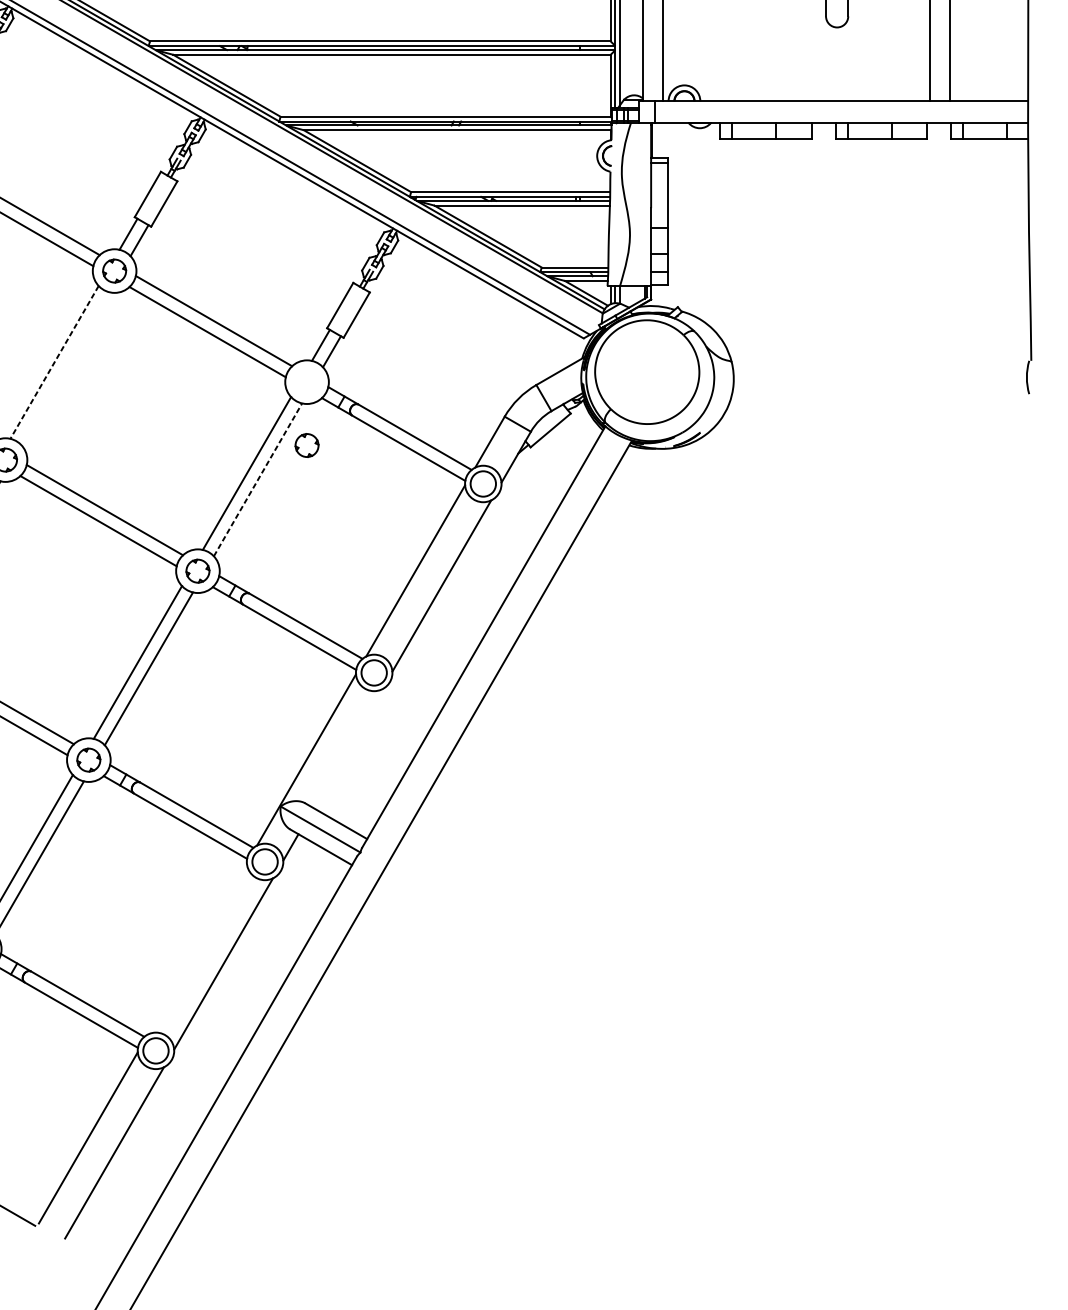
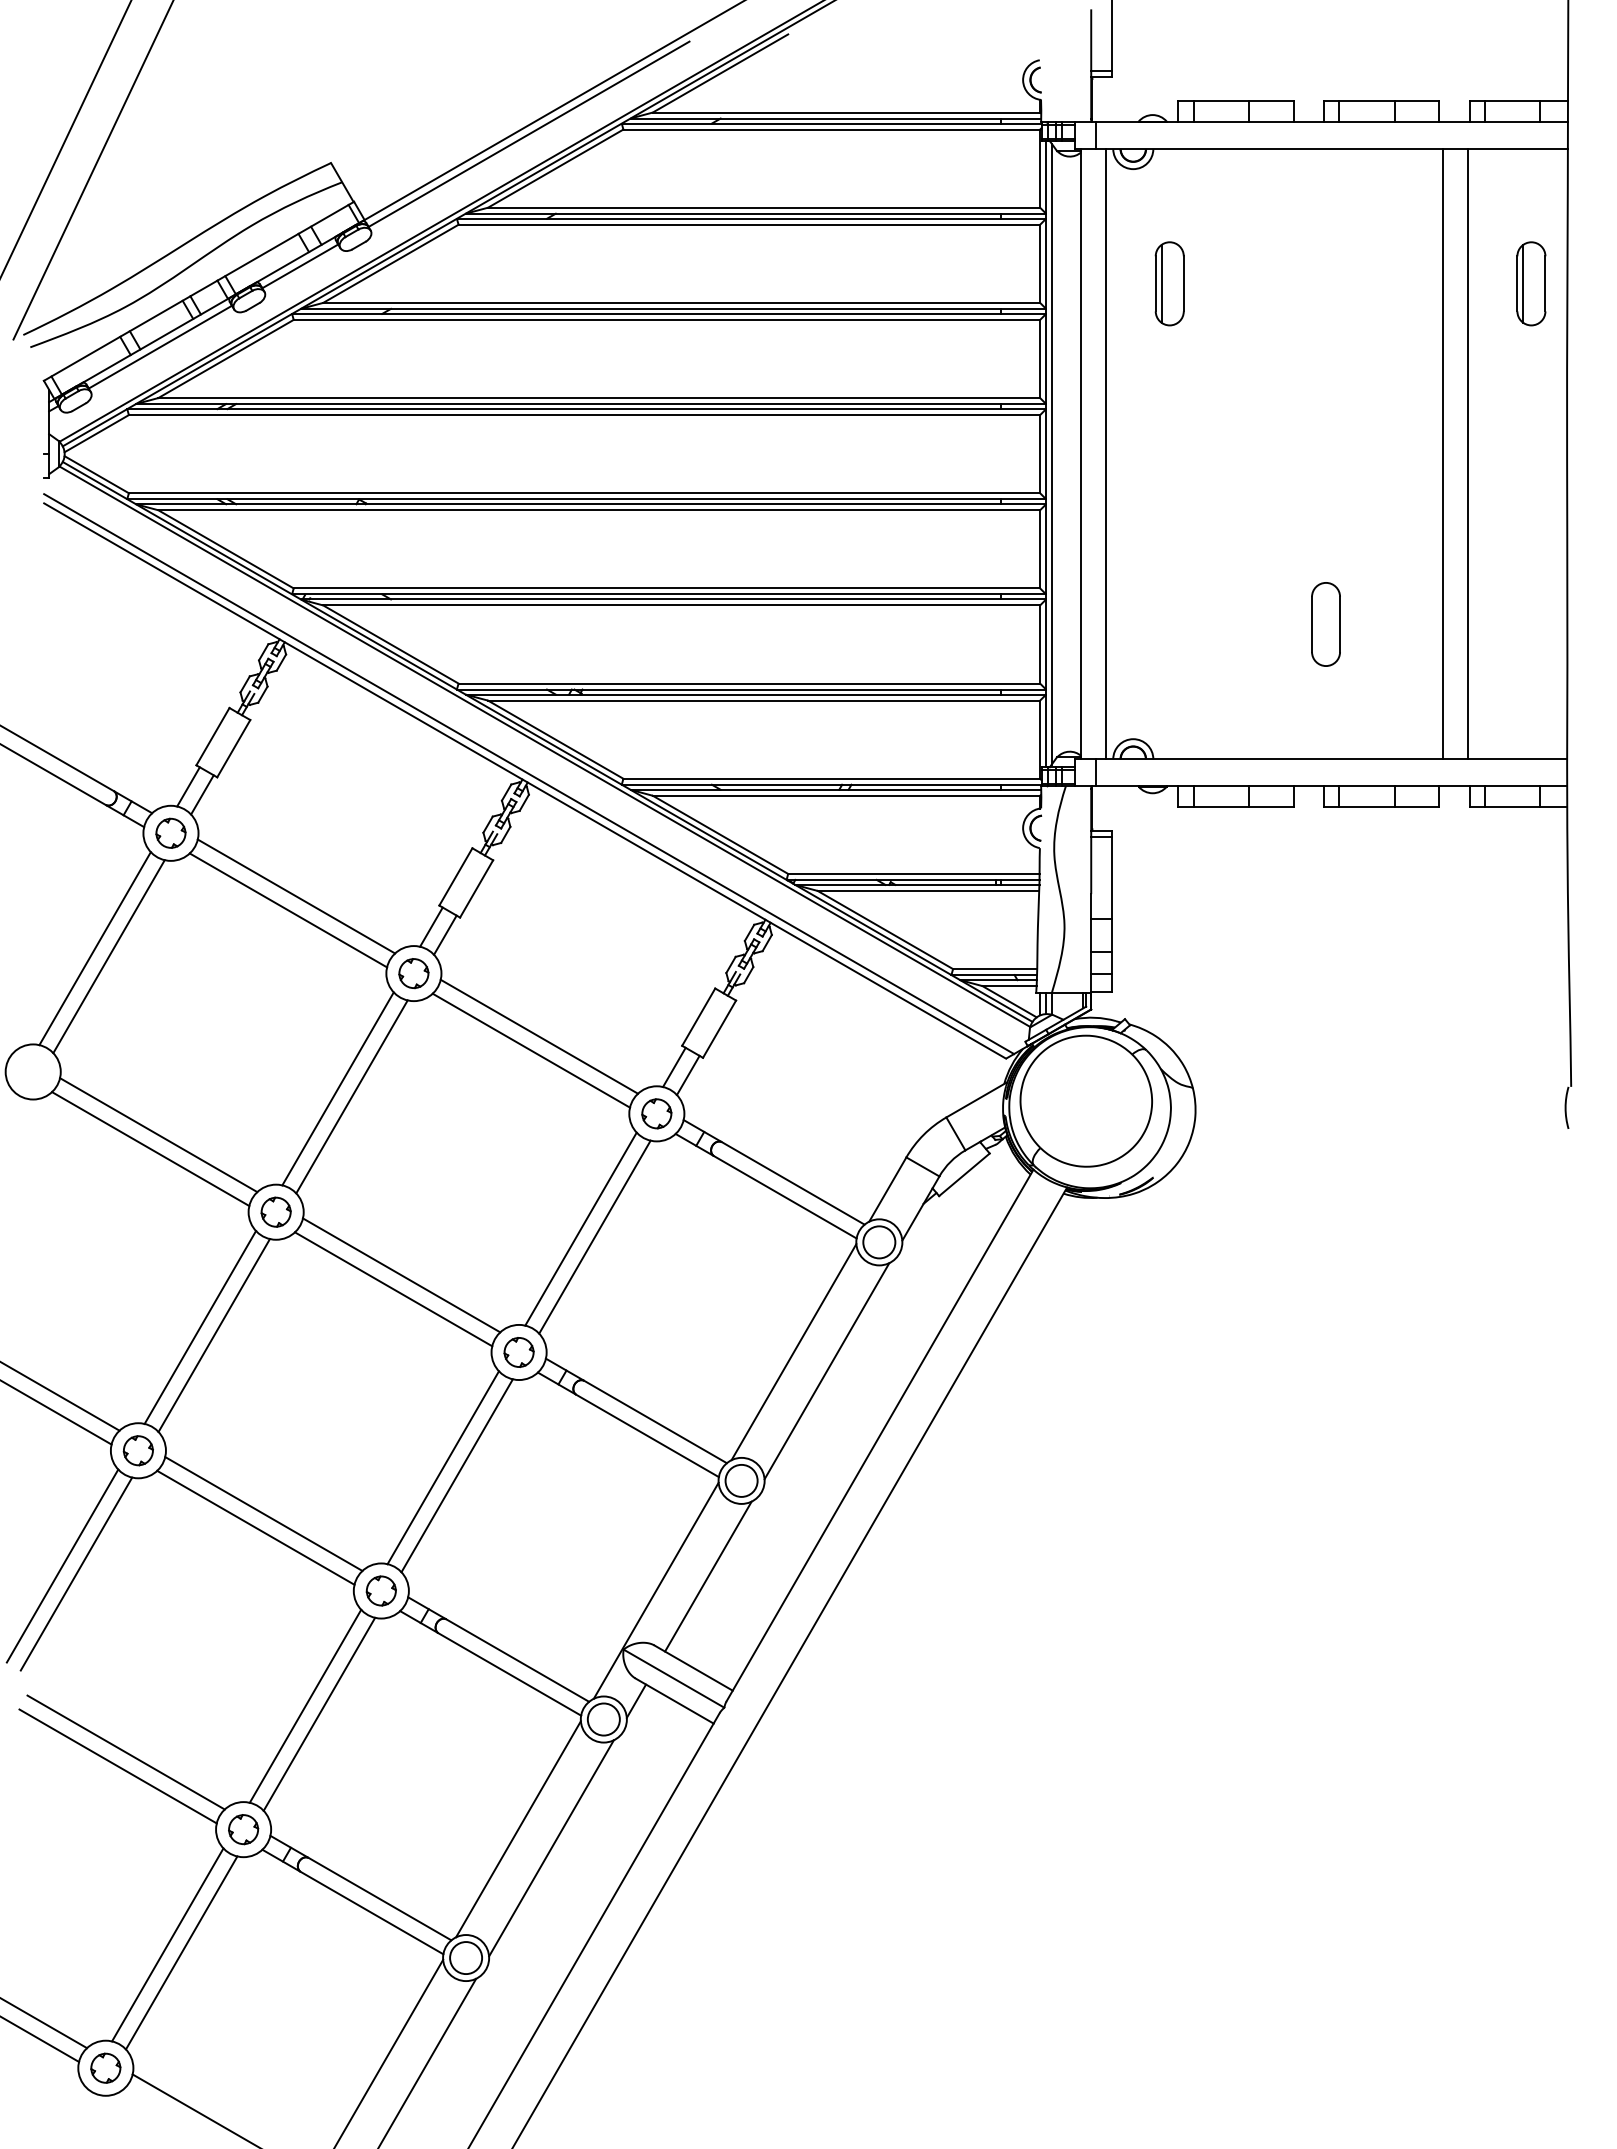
line: (54, 362) -> (337, 1089), dashed -> solid
line: (65, 368) -> (351, 1096), added
part: (306, 445) -> (656, 1113), moved
line: (258, 479) -> (595, 1236), dashed -> solid
line: (347, 748) -> (708, 1576), added
line: (197, 949) -> (518, 1829), added

